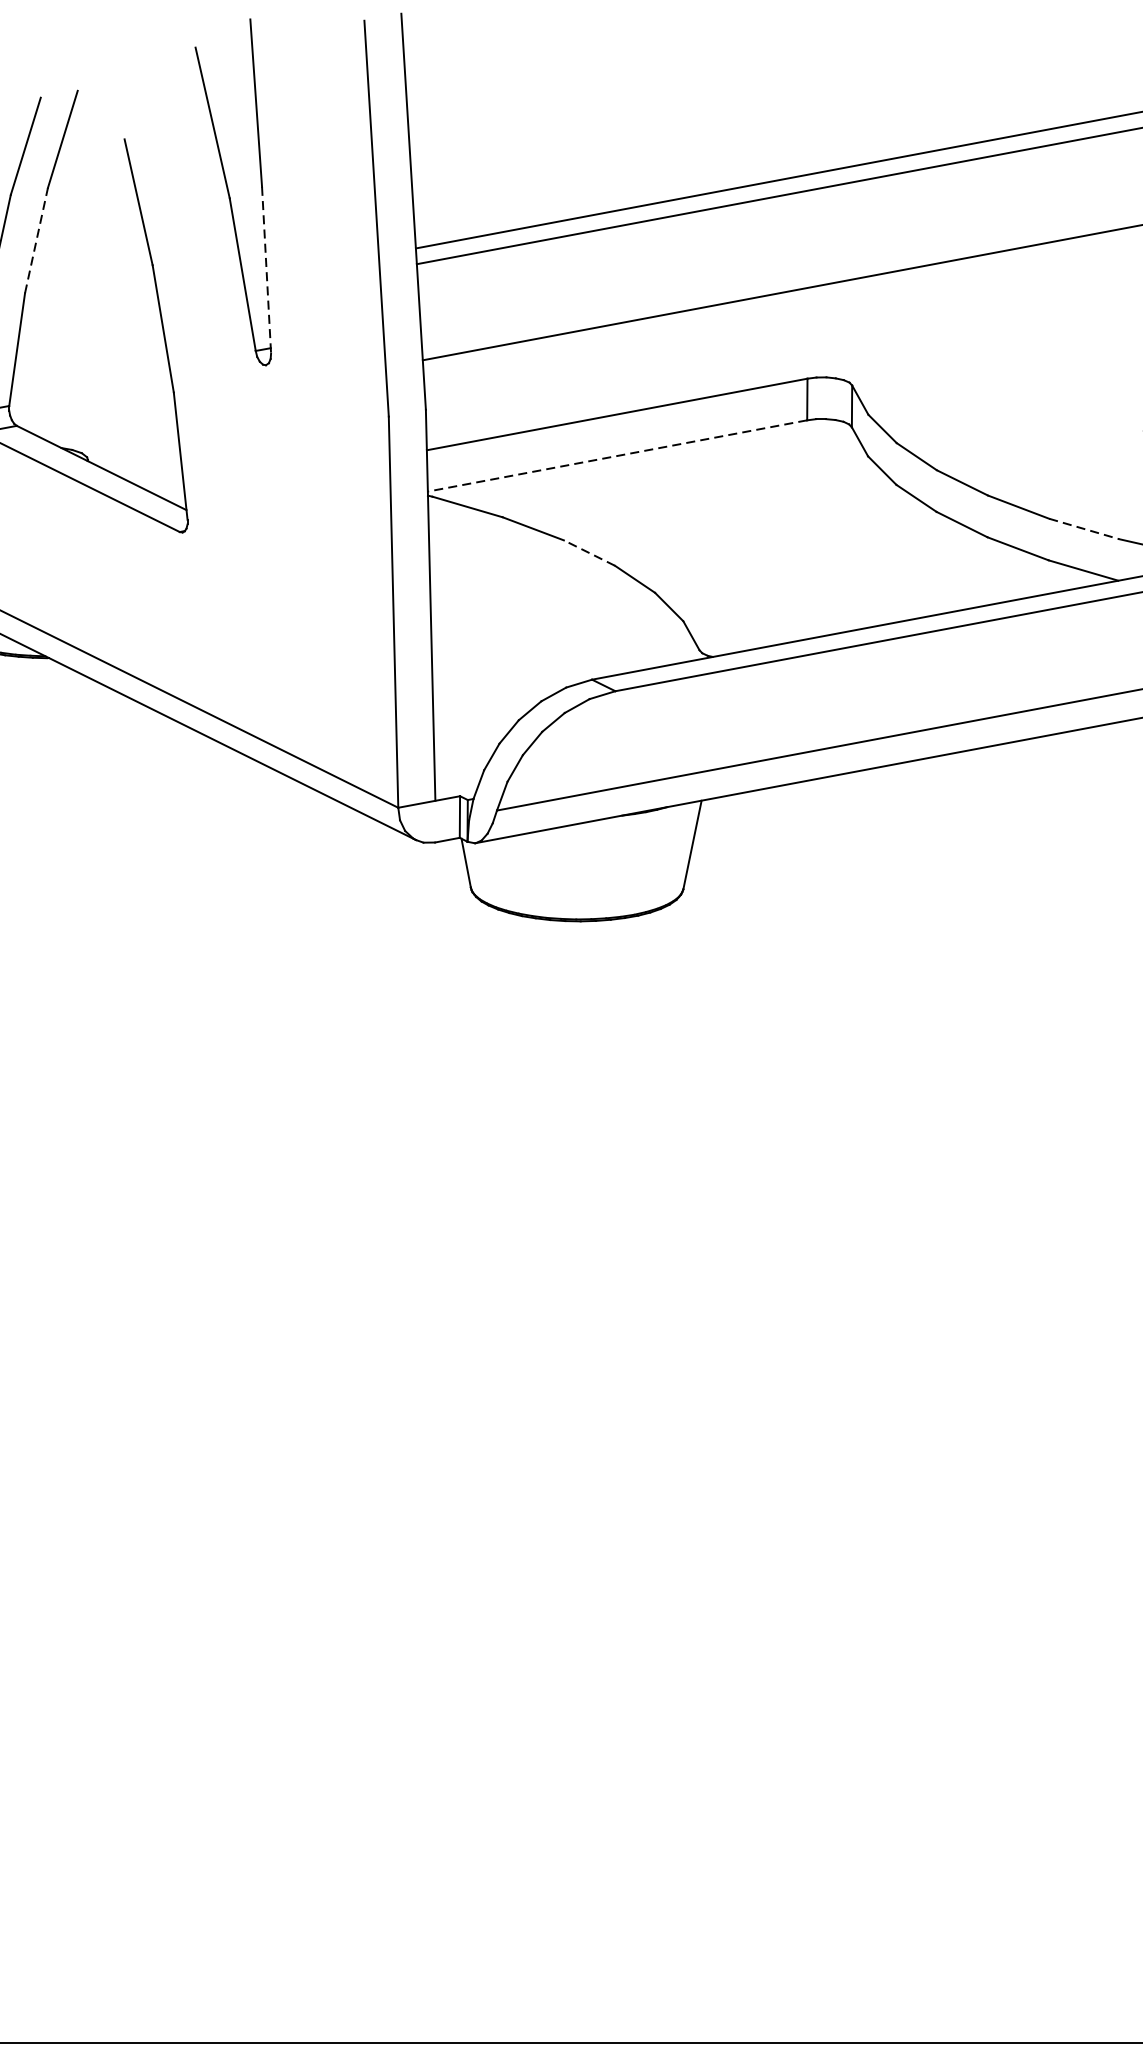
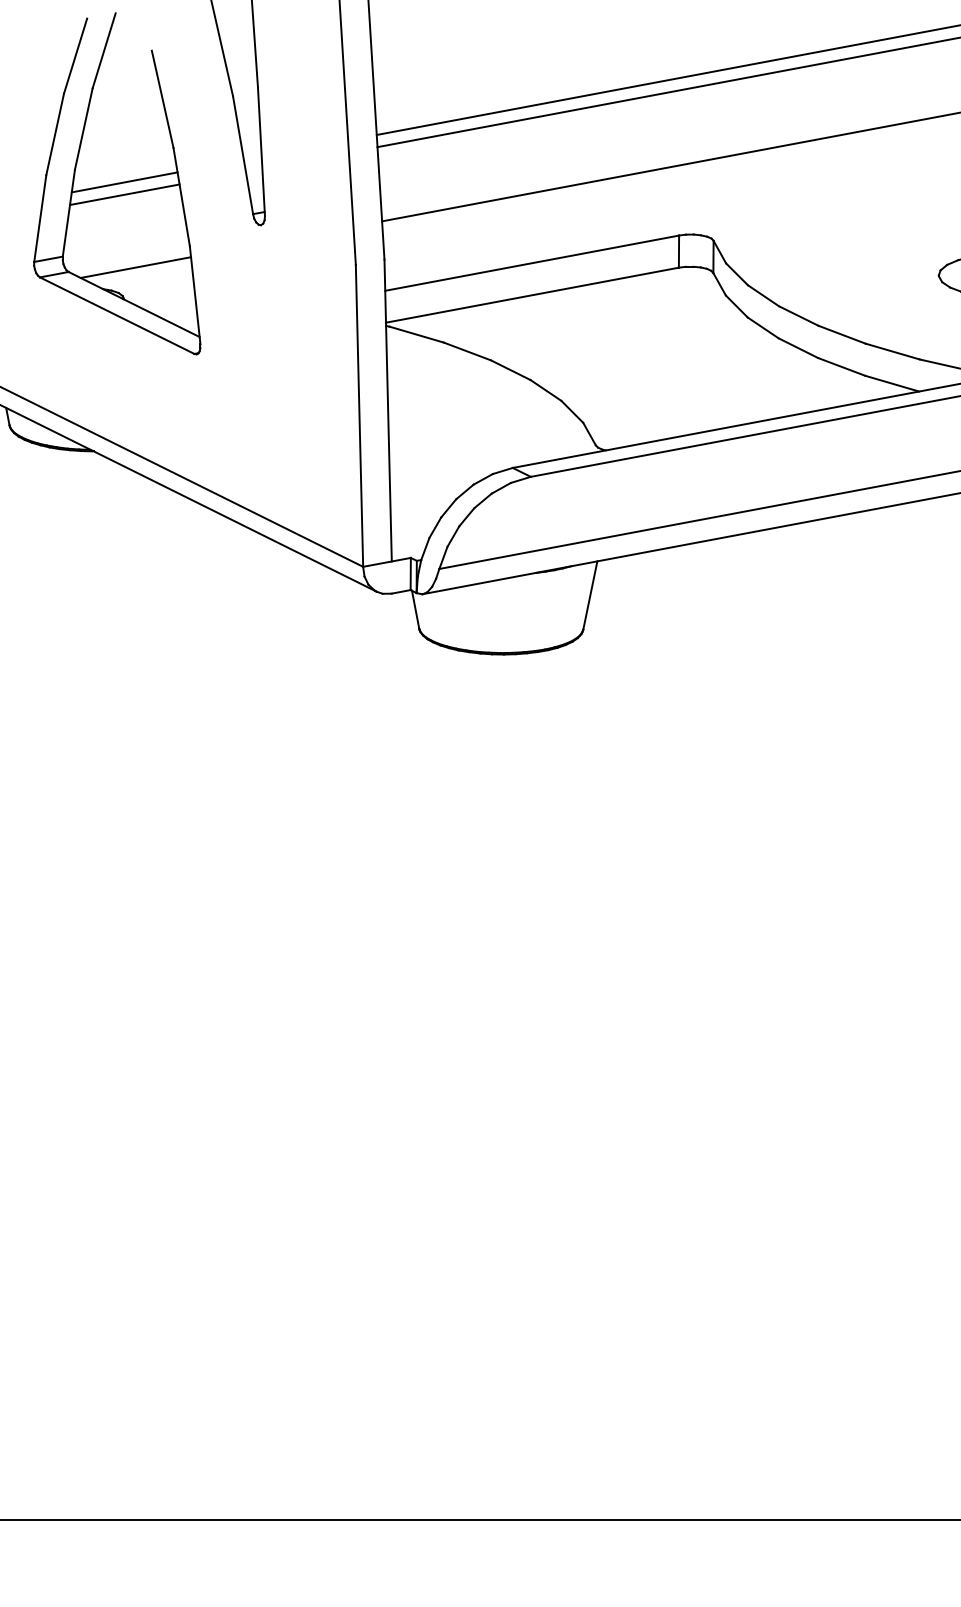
line: (36, 241) -> (83, 129), dashed -> solid
line: (266, 271) -> (261, 152), dashed -> solid
line: (89, 309) -> (124, 182), added
line: (89, 325) -> (124, 194), added
line: (103, 420) -> (135, 267), added
line: (616, 456) -> (531, 295), dashed -> solid
line: (1085, 528) -> (893, 351), dashed -> solid
line: (589, 552) -> (510, 369), dashed -> solid

